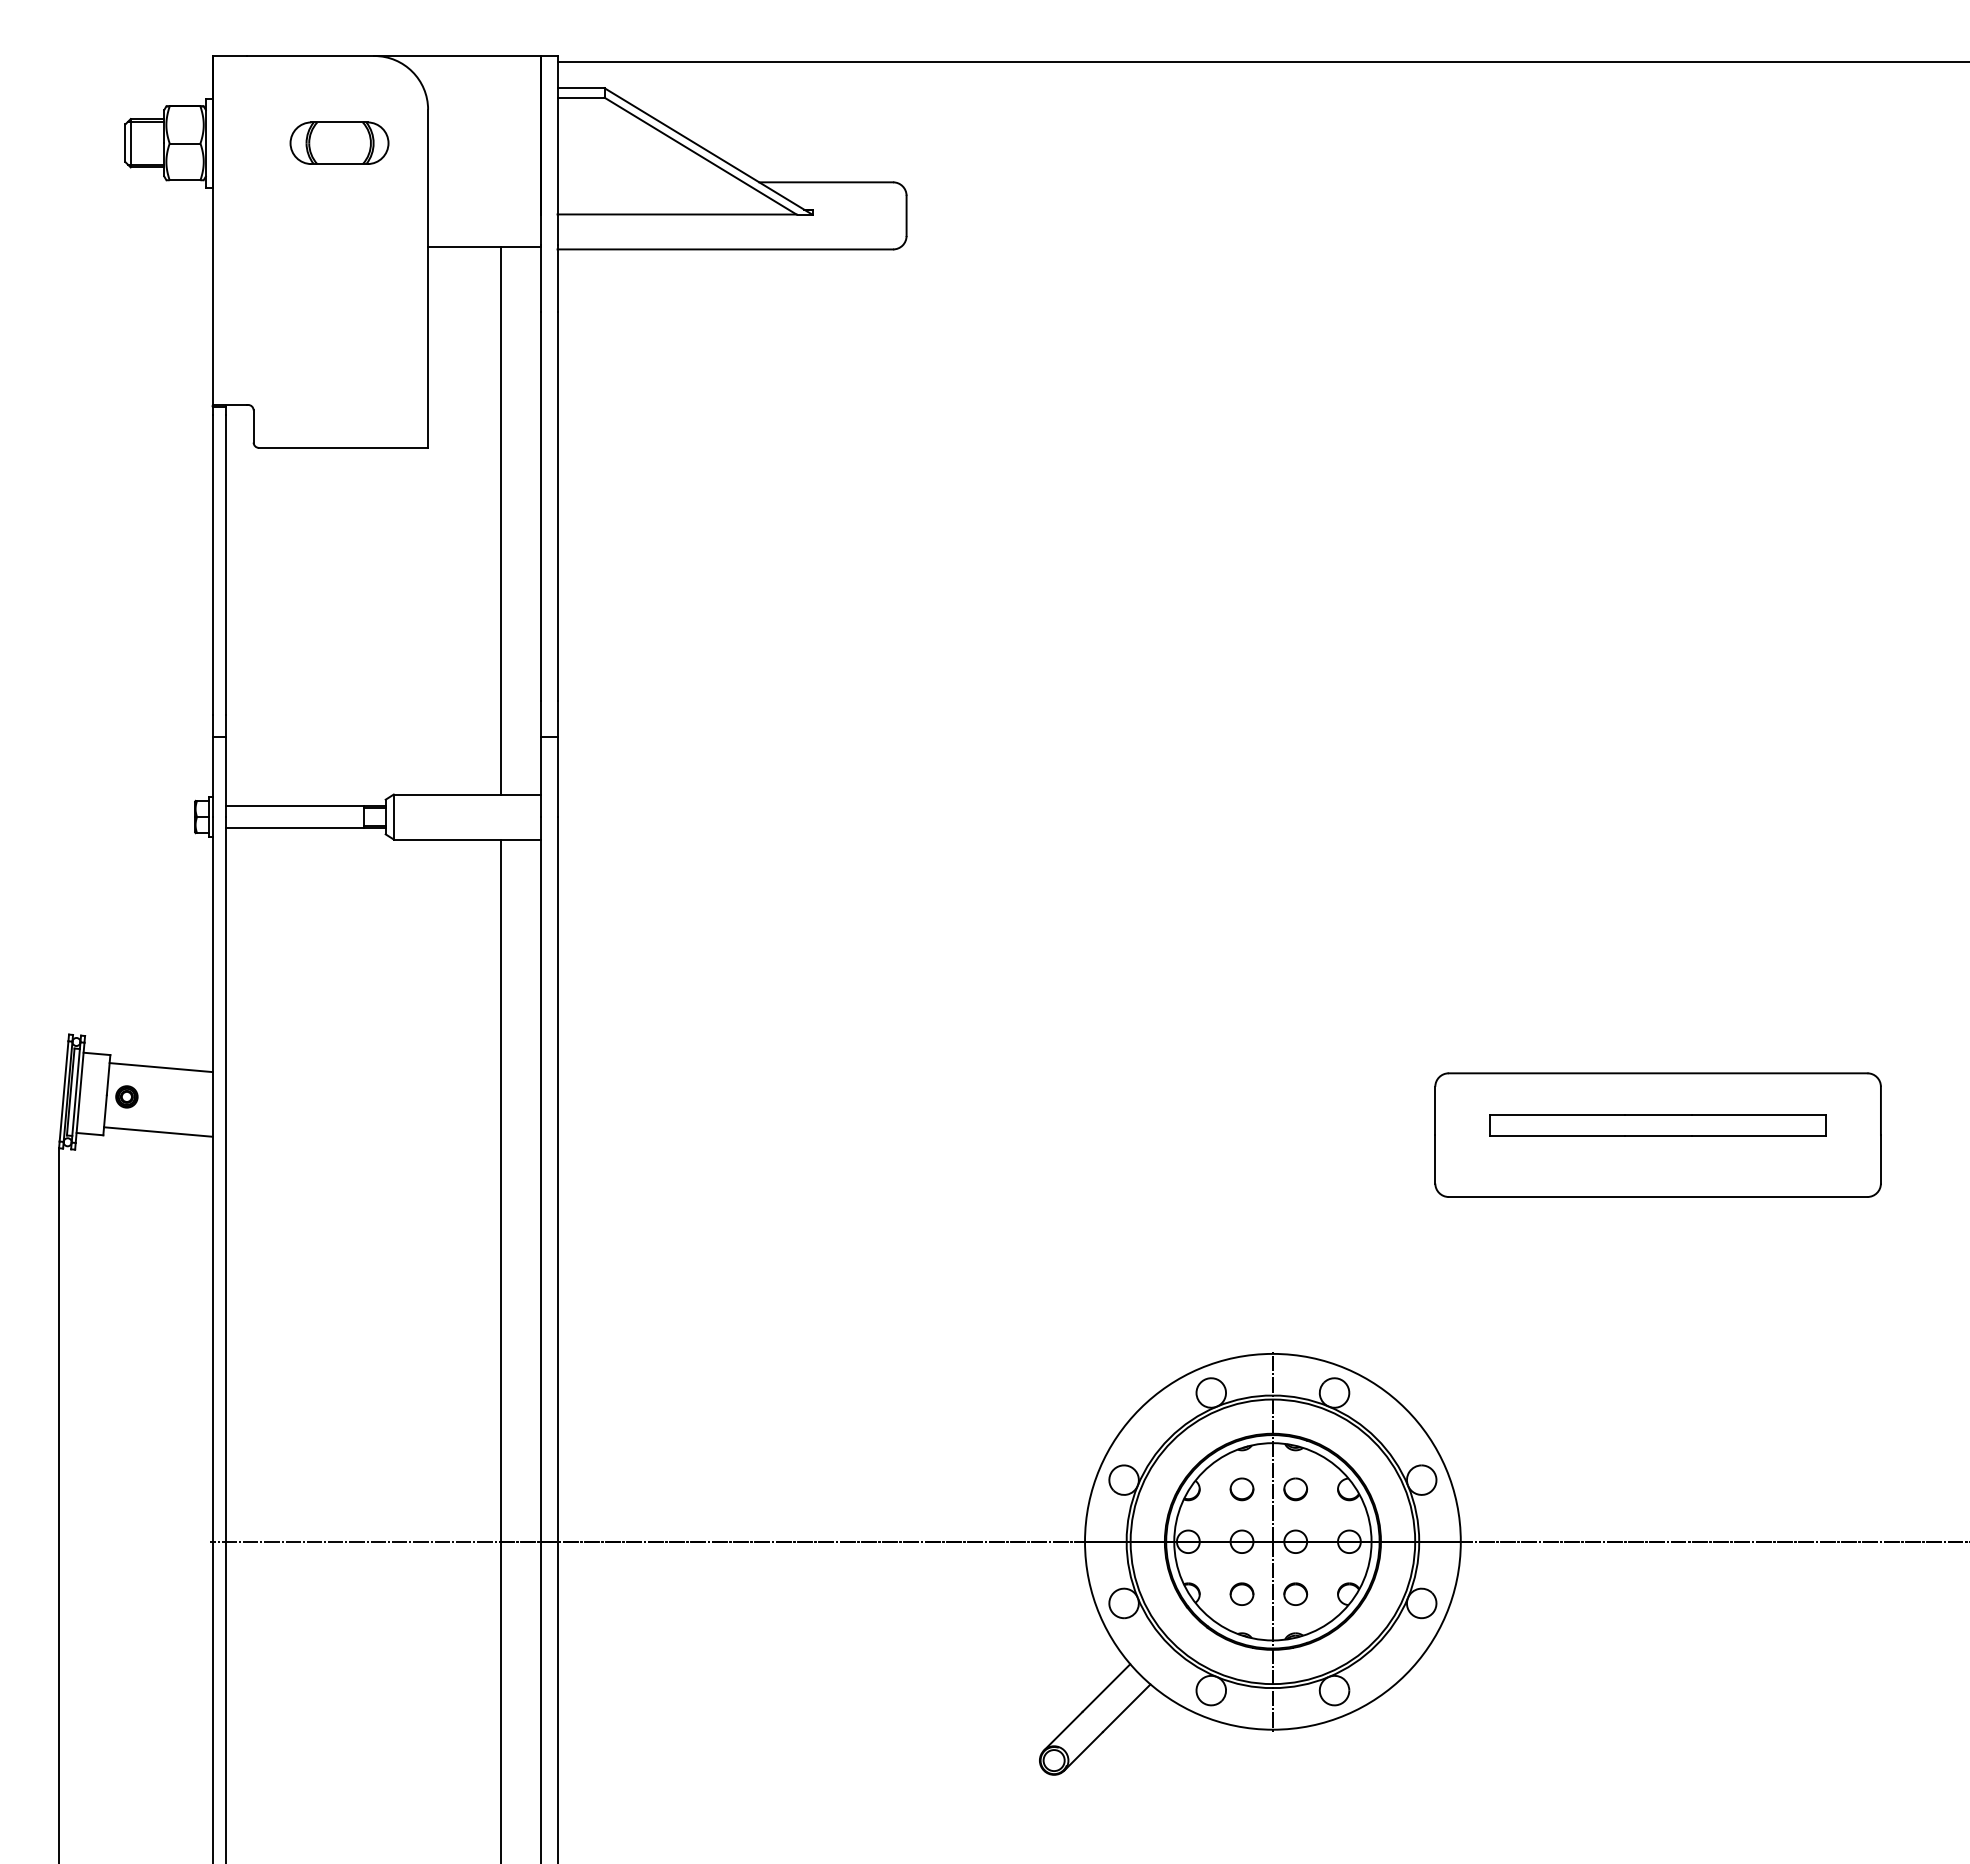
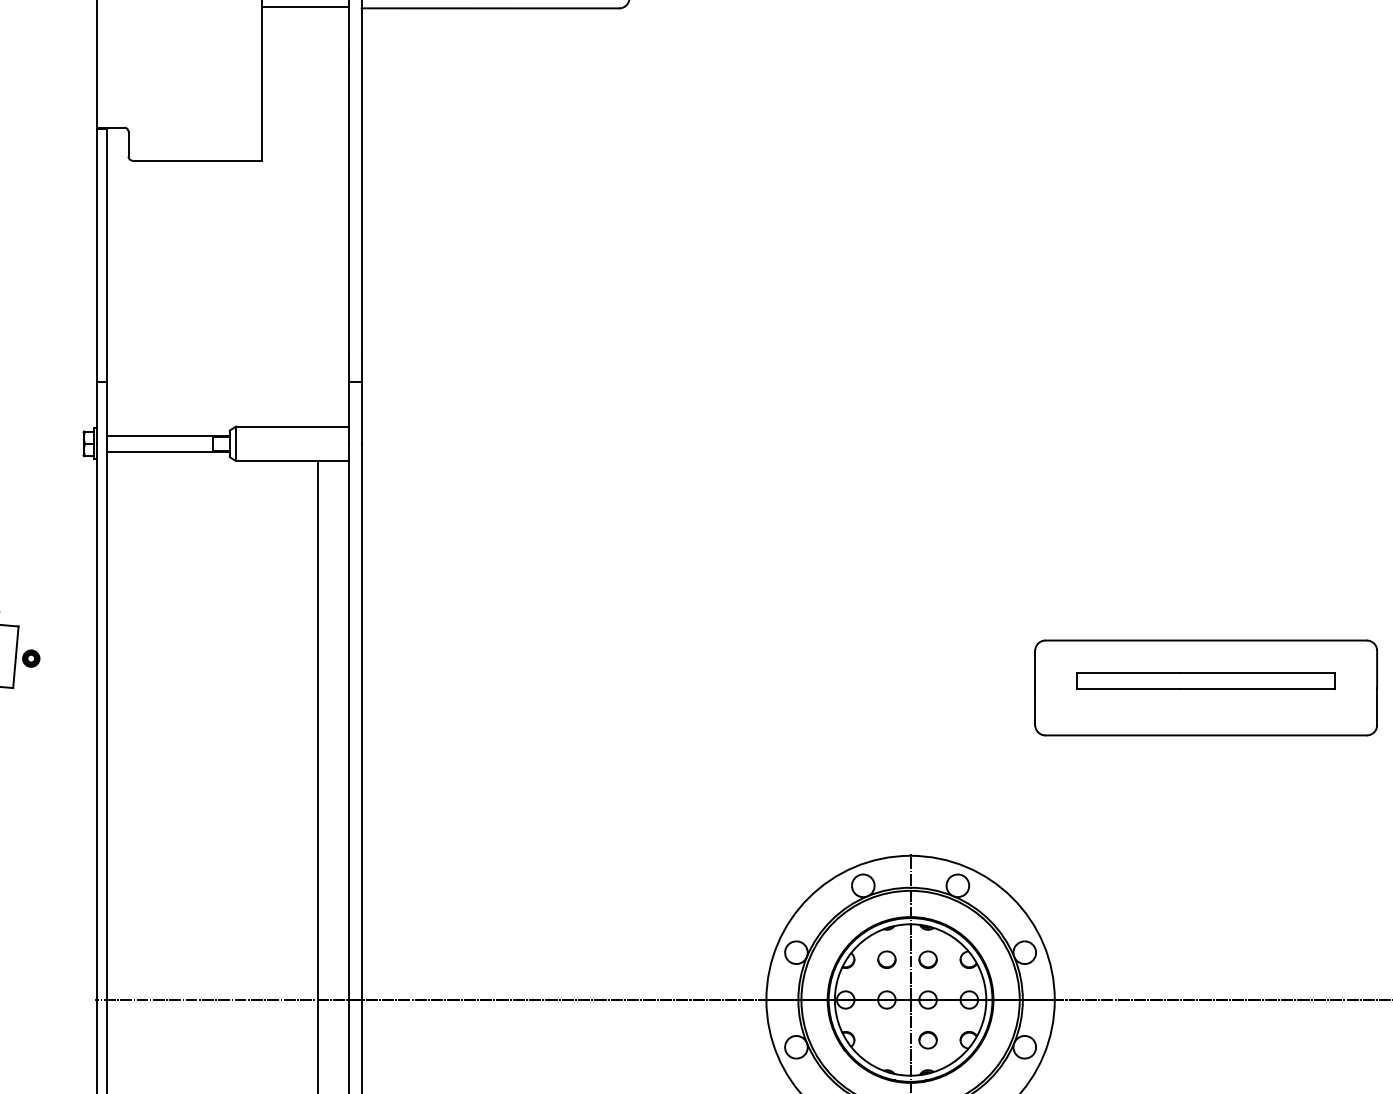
line: (501, 520) -> (318, 216), removed
line: (160, 1067) -> (57, 636), removed
line: (158, 1131) -> (55, 685), removed
part: (1241, 1593) -> (886, 1039), removed

